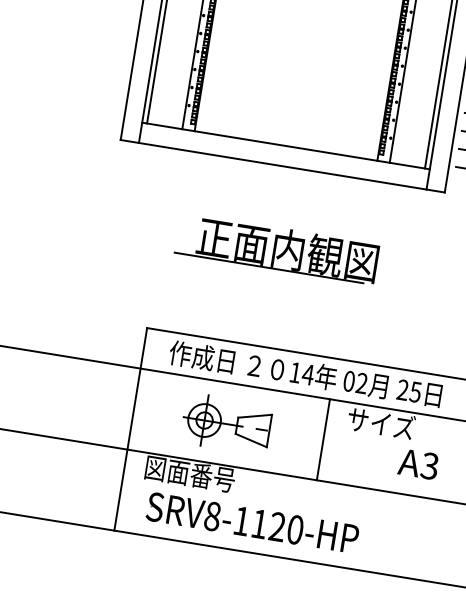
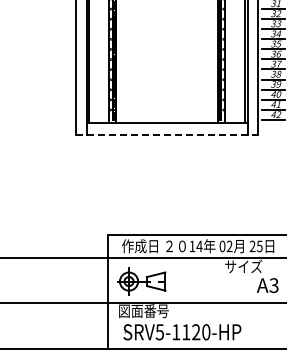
line: (283, 165) -> (167, 134), solid -> dashed
part: (277, 248) -> (171, 180), removed
part: (226, 423) -> (141, 281), moved
line: (323, 439) -> (213, 280), removed
text: (211, 516) -> (159, 332), SRV8-1120-HP -> SRV5-1120-HP

